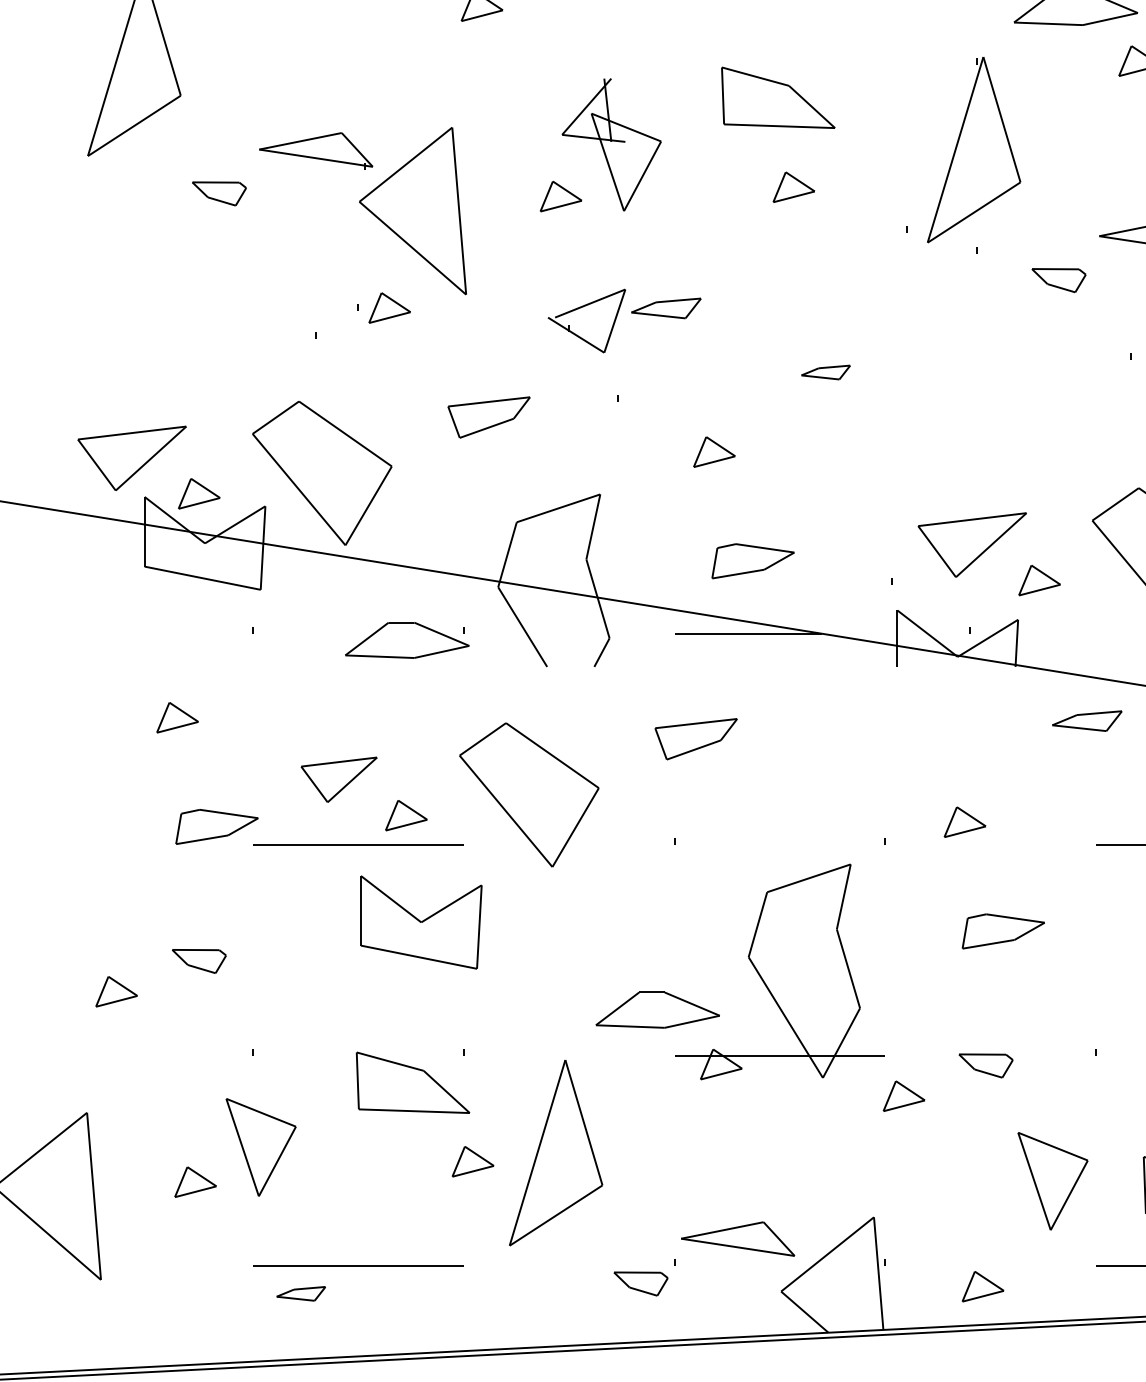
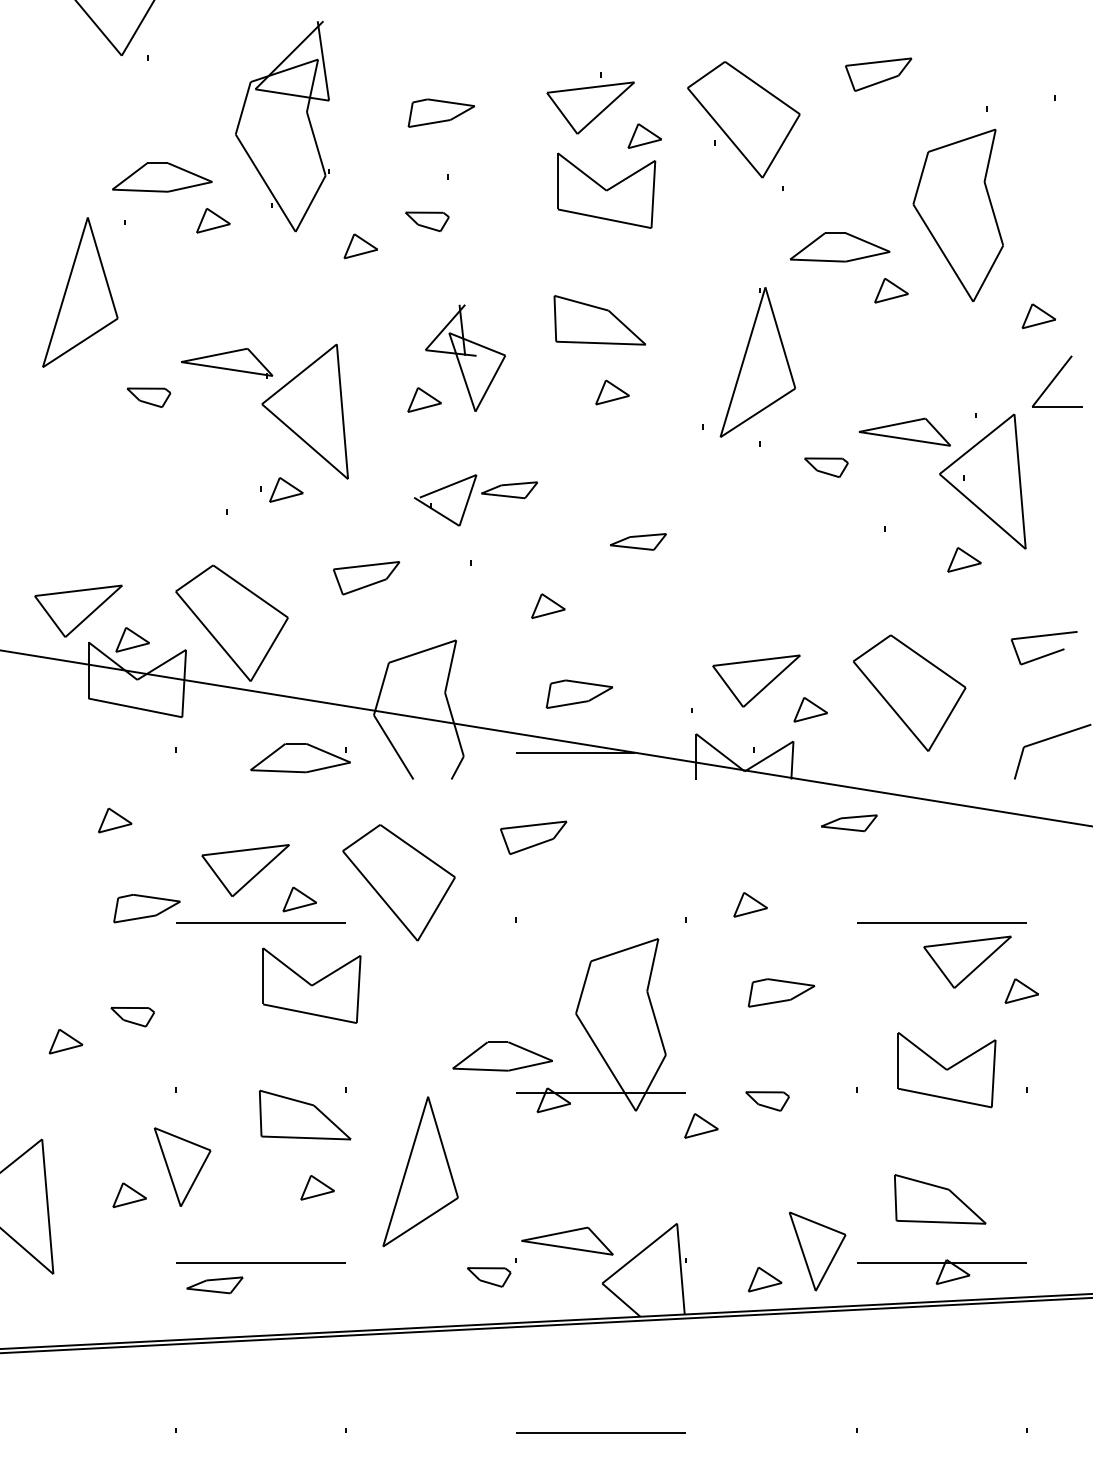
part: (826, 371) -> (638, 541), size x1.43
part: (339, 779) -> (245, 870), size x1.43
part: (472, 1161) -> (317, 1187), moved
part: (1052, 1181) -> (817, 1251), moved
part: (300, 1293) -> (214, 1285), size x1.43

